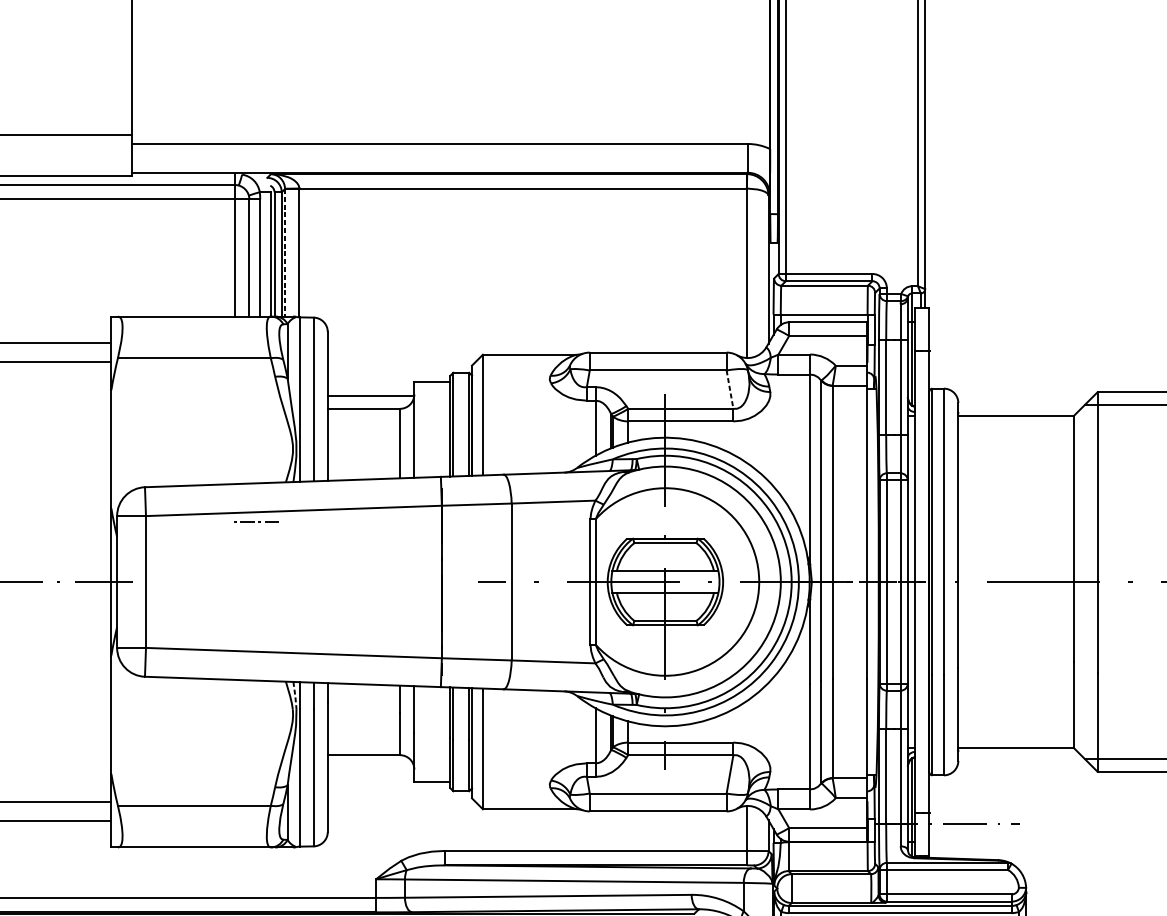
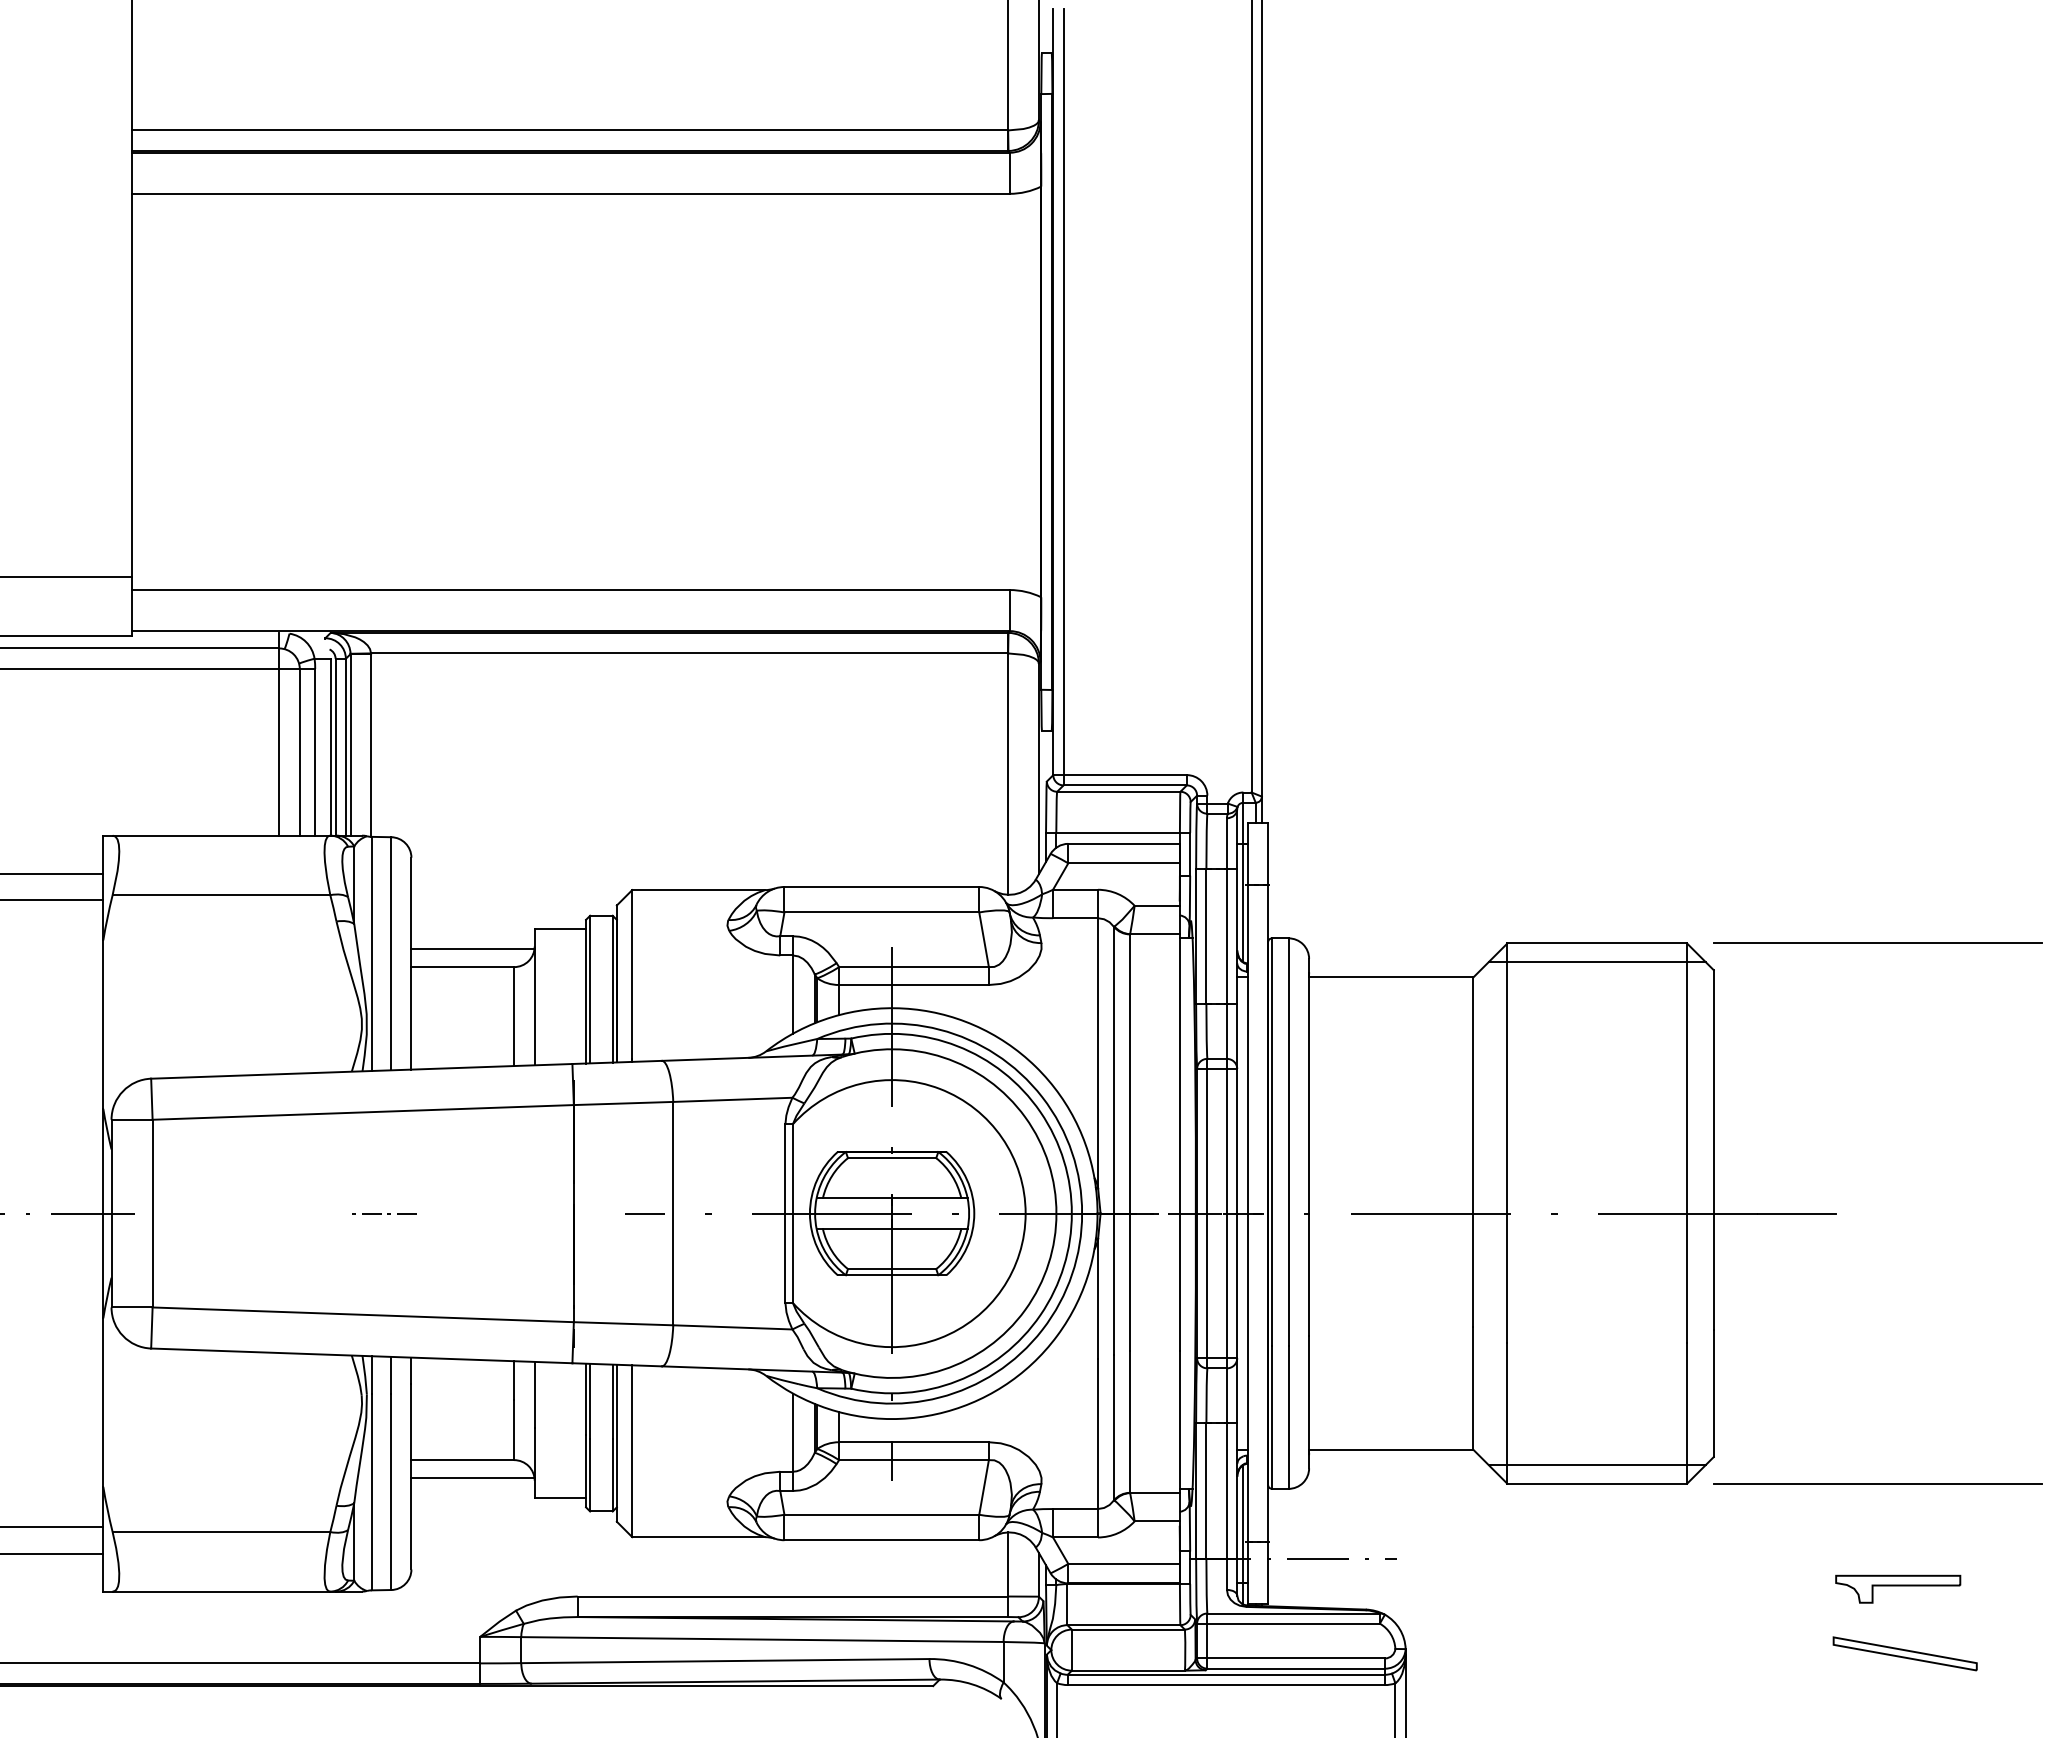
line: (285, 252) -> (350, 744), dashed -> solid
line: (730, 389) -> (984, 939), dashed -> solid
line: (254, 522) -> (381, 1213), moved
line: (295, 696) -> (365, 1376), dashed -> solid
line: (370, 768) -> (472, 1478), added

